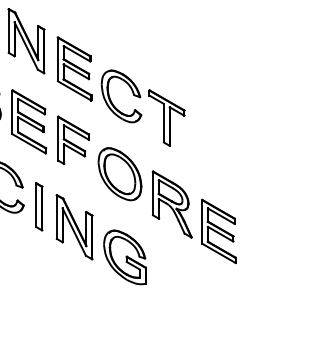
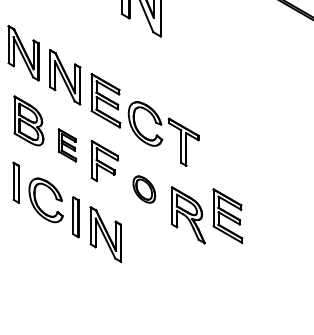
part: (29, 121) -> (67, 145), size x0.6
part: (120, 173) -> (144, 189), size x0.6
part: (218, 230) -> (227, 215), moved
part: (125, 256) -> (148, 259), removed

